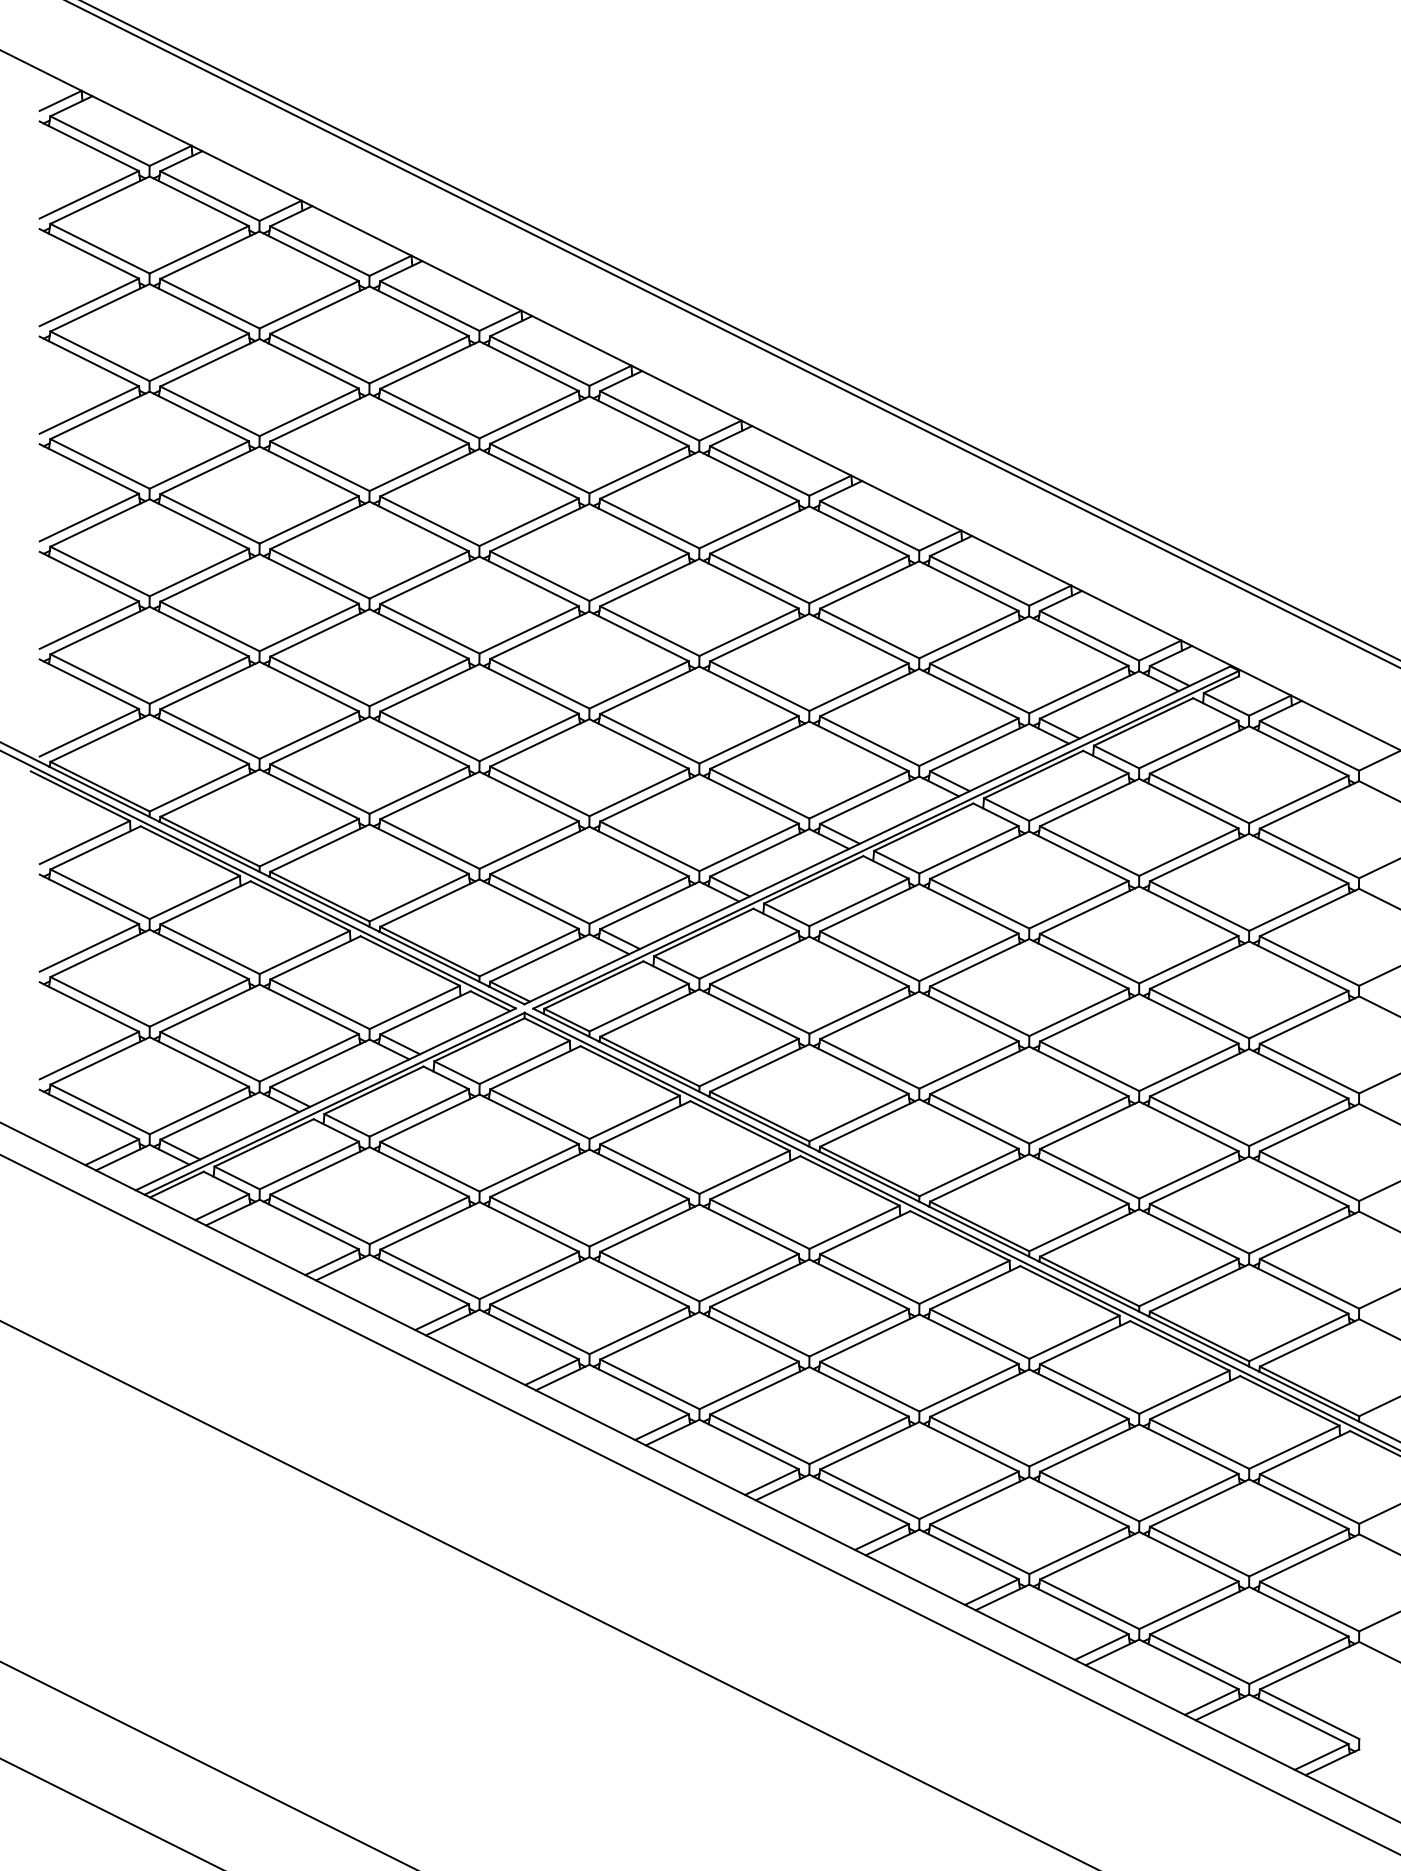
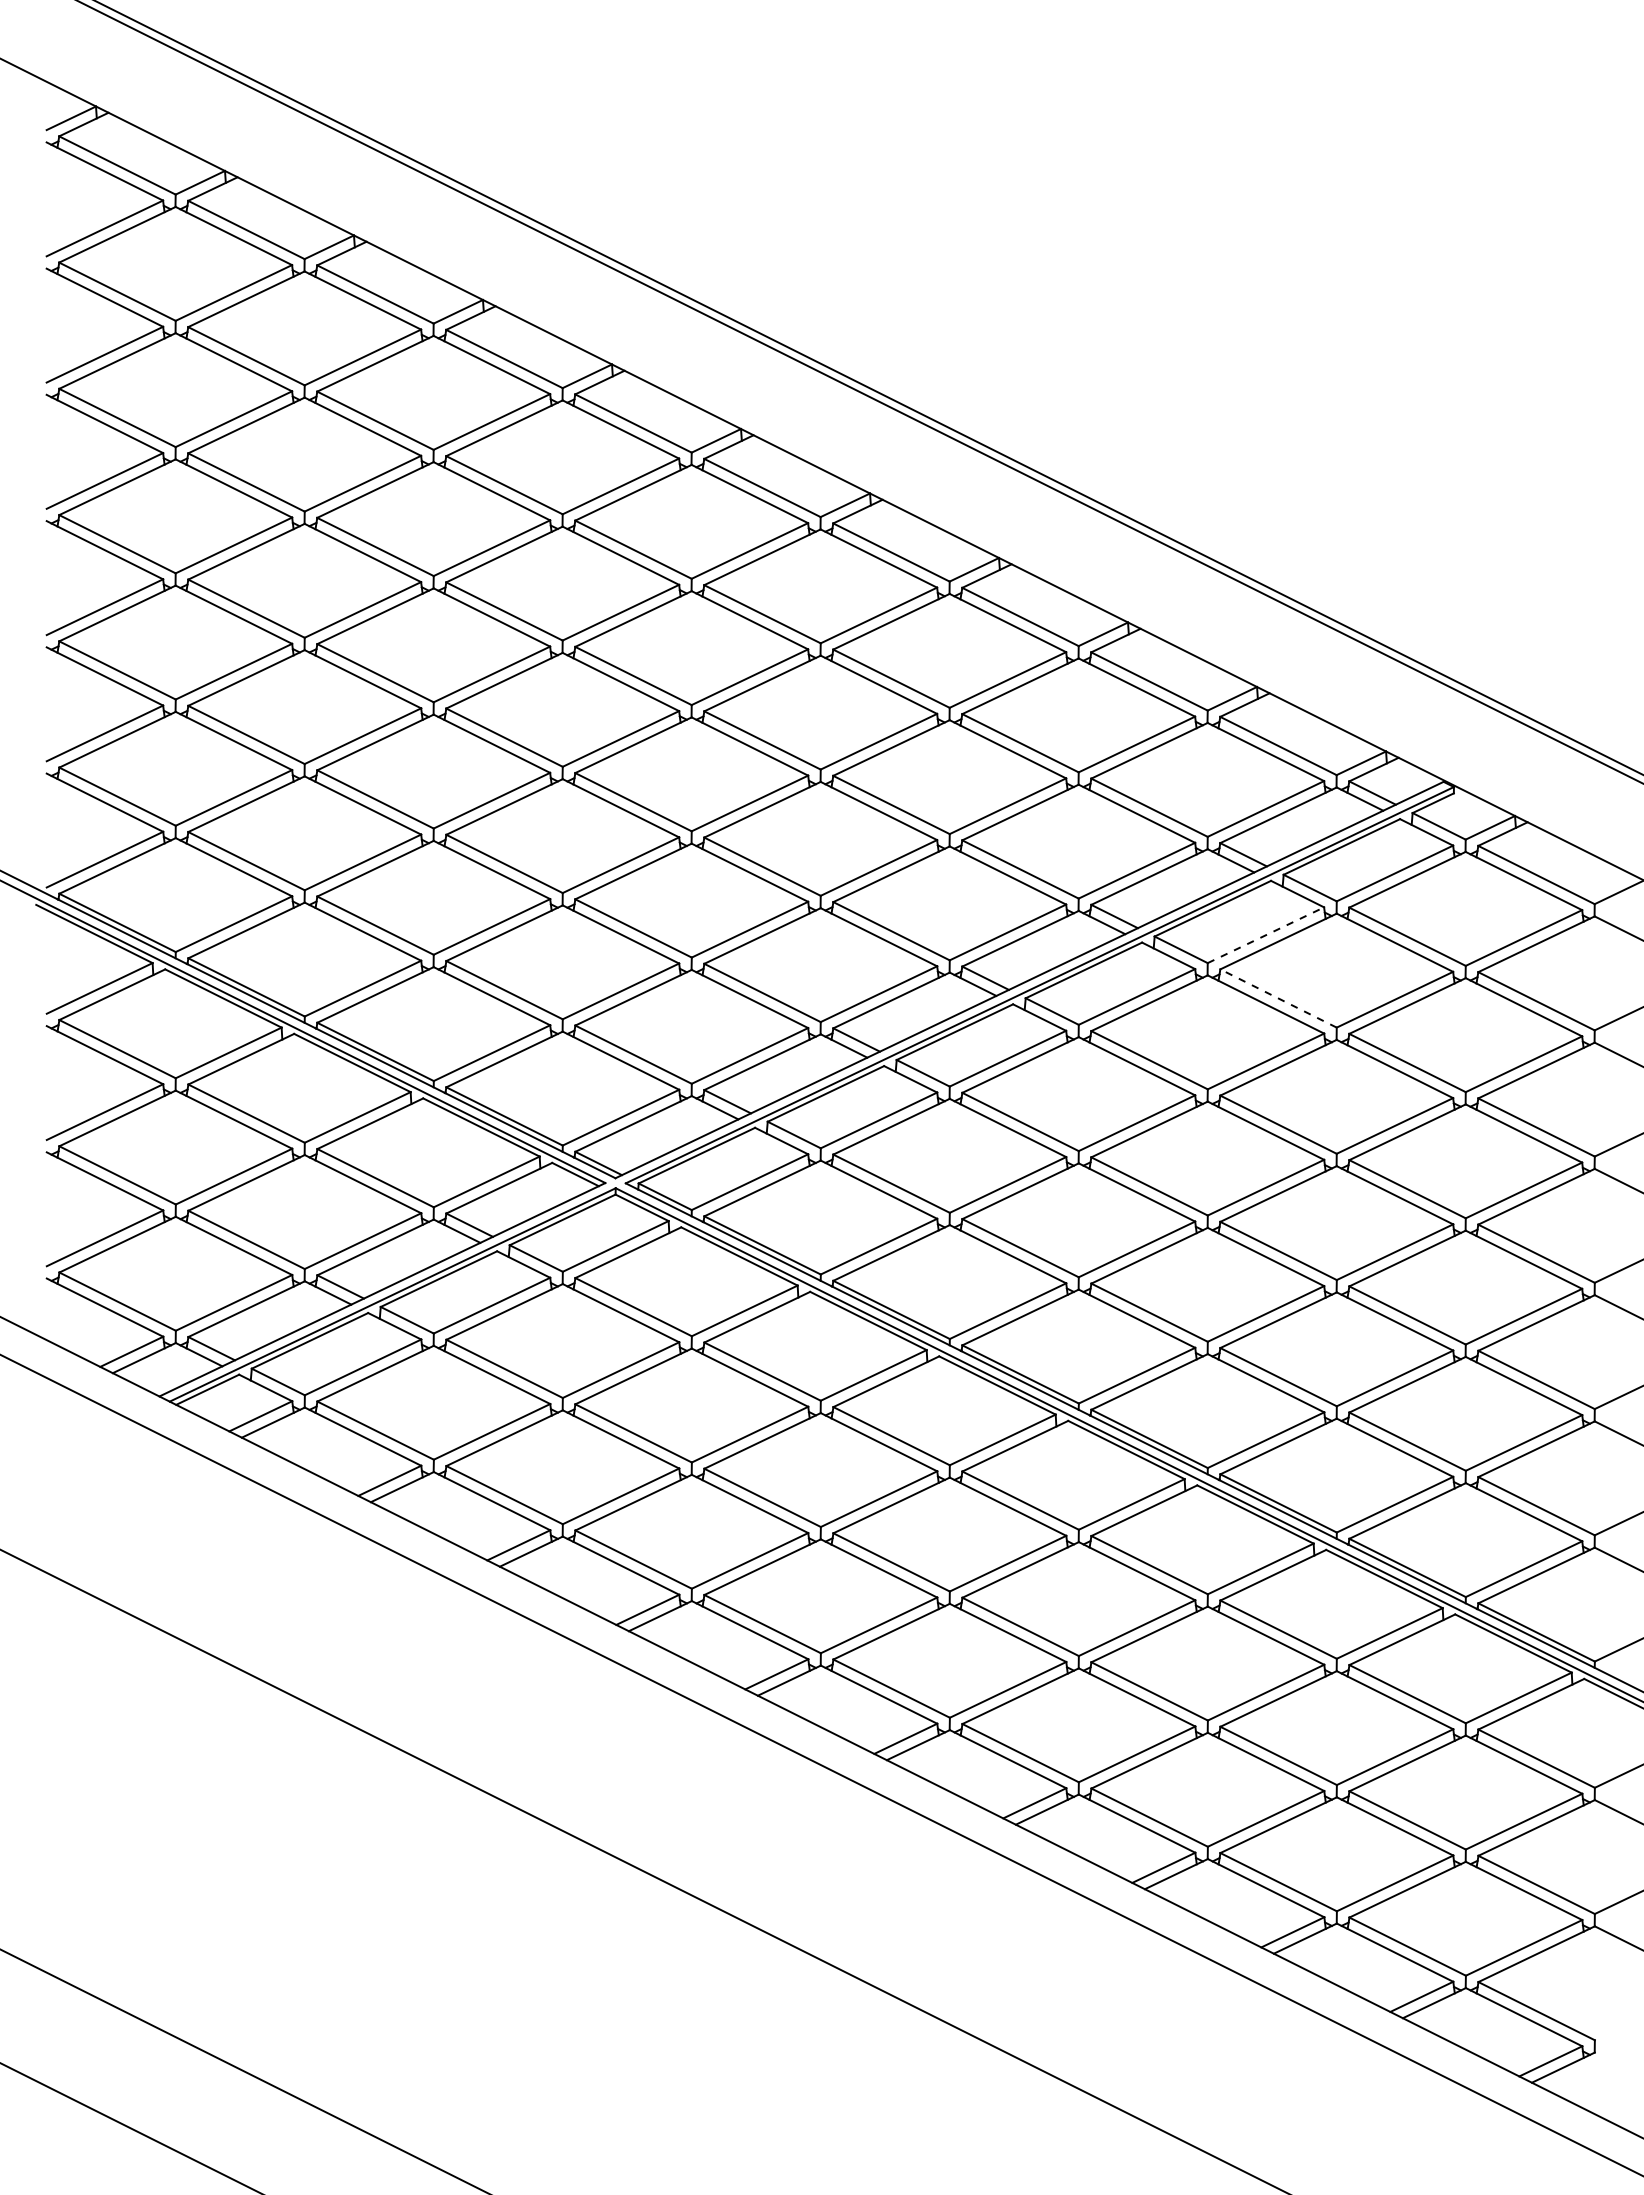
line: (1078, 797) -> (1265, 935), solid -> dashed
line: (1089, 851) -> (1278, 998), solid -> dashed

